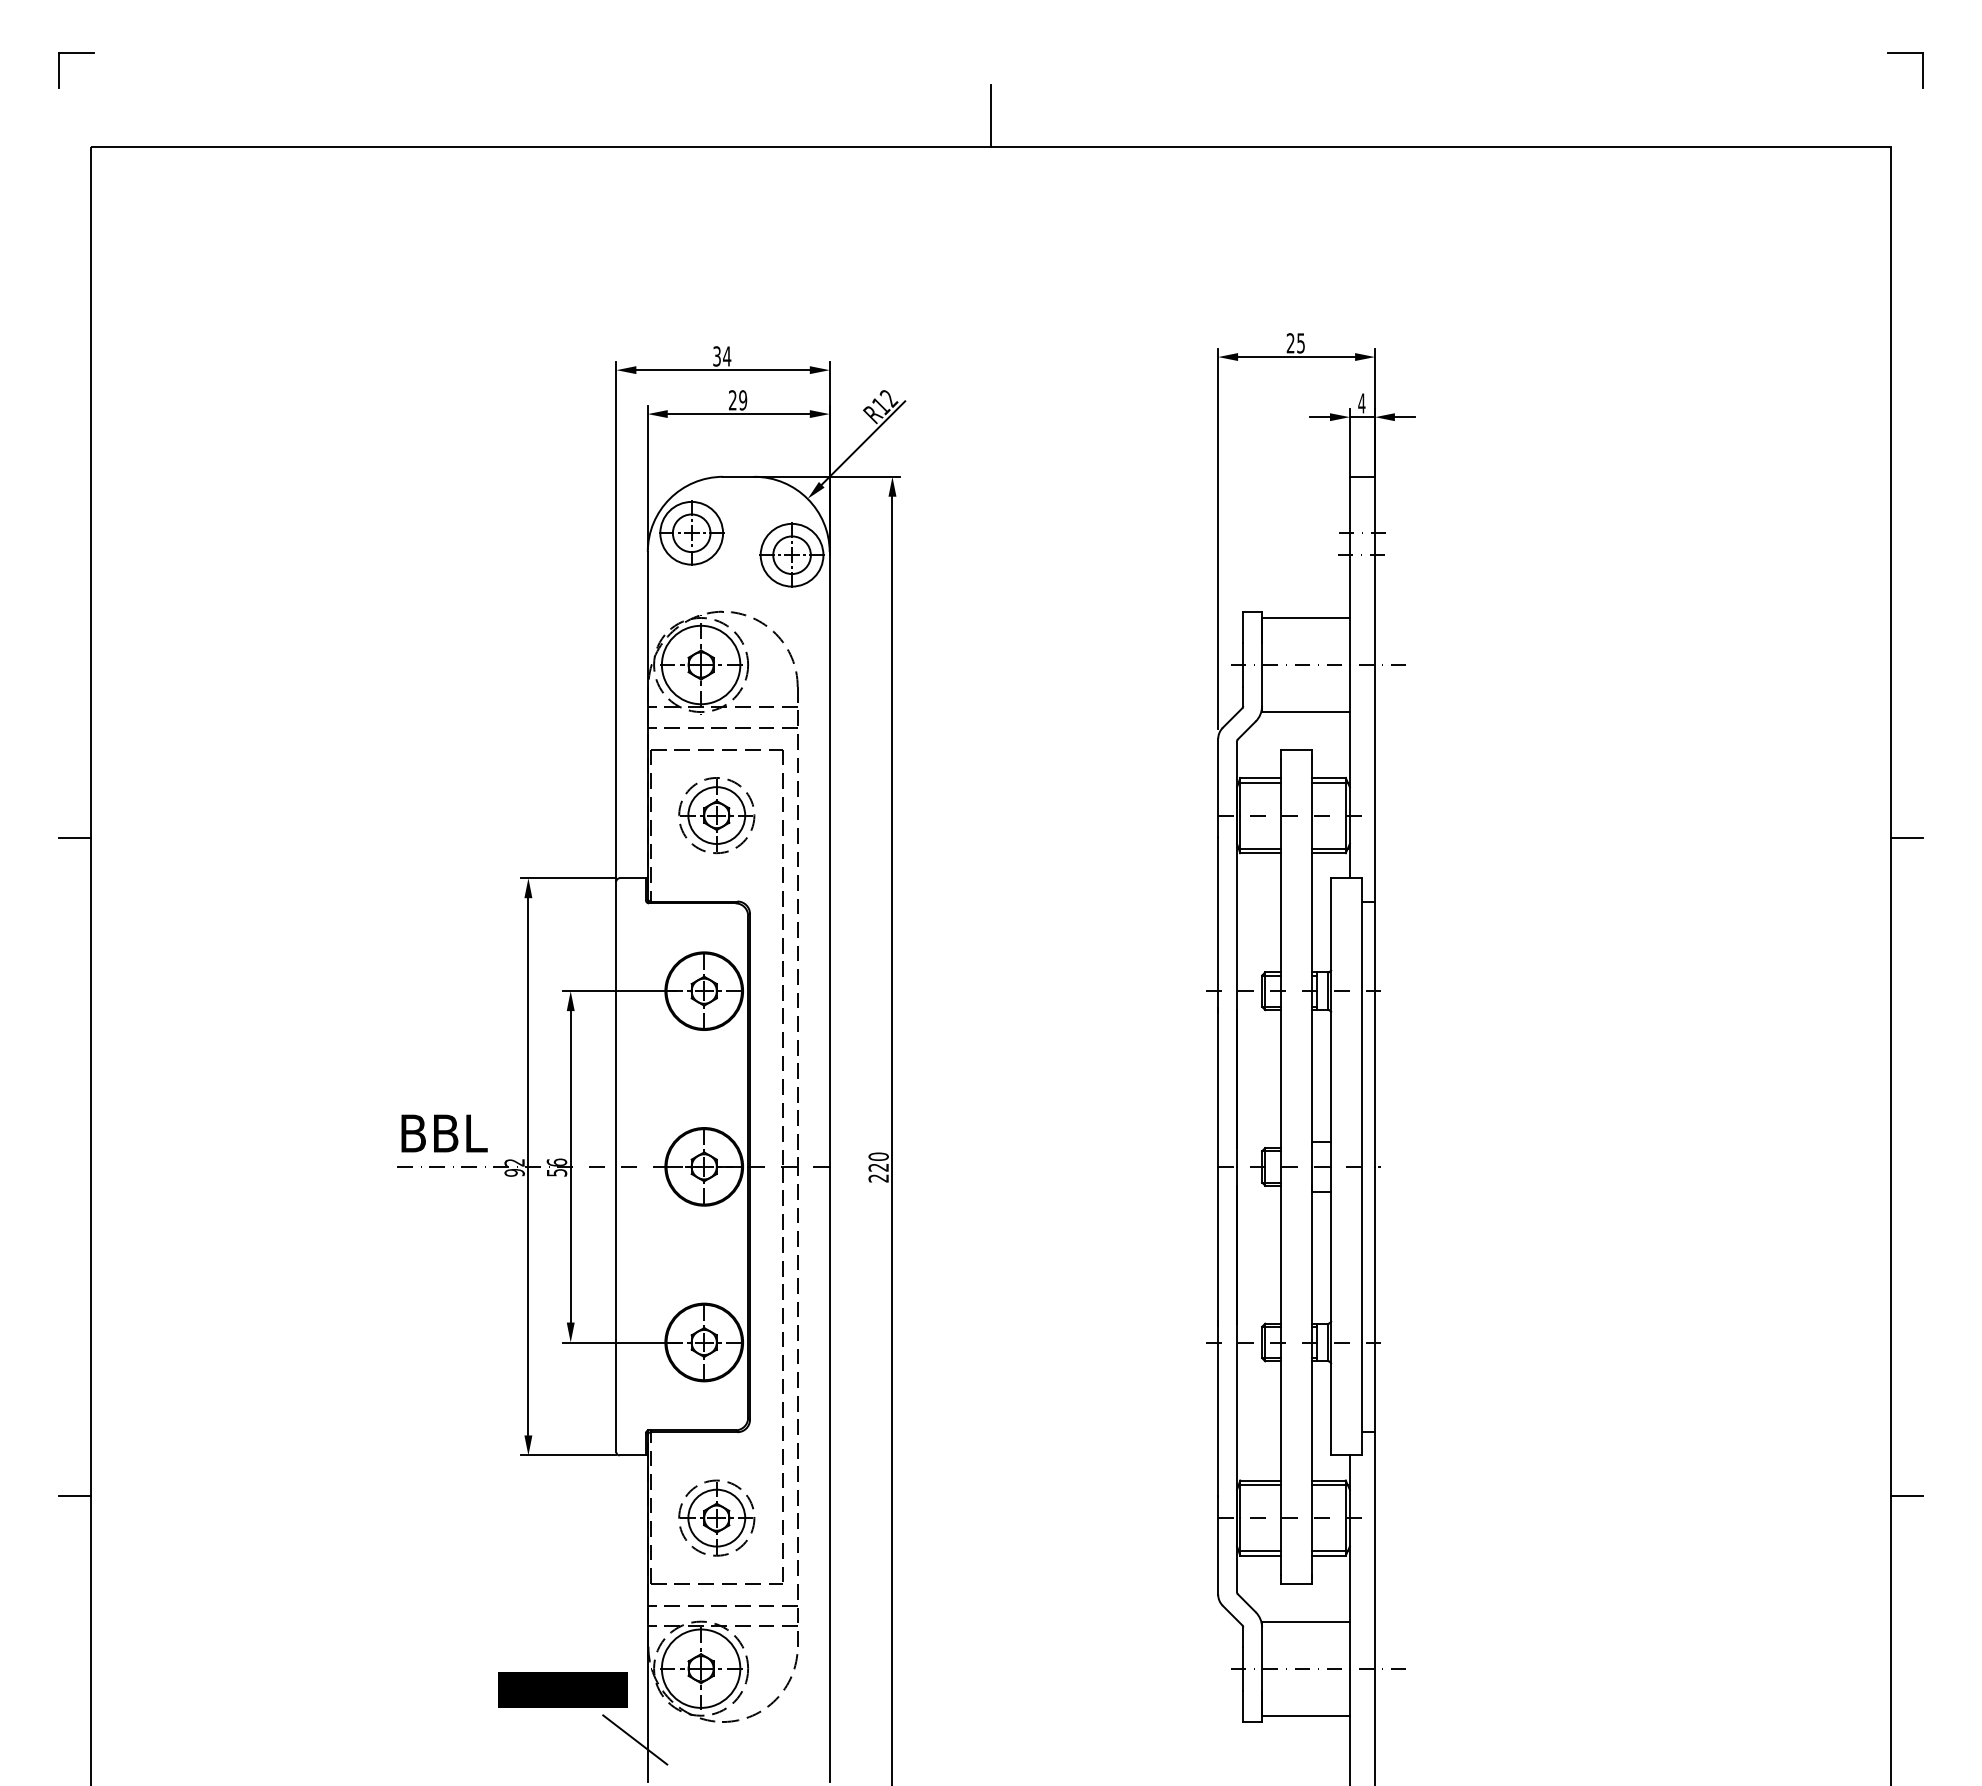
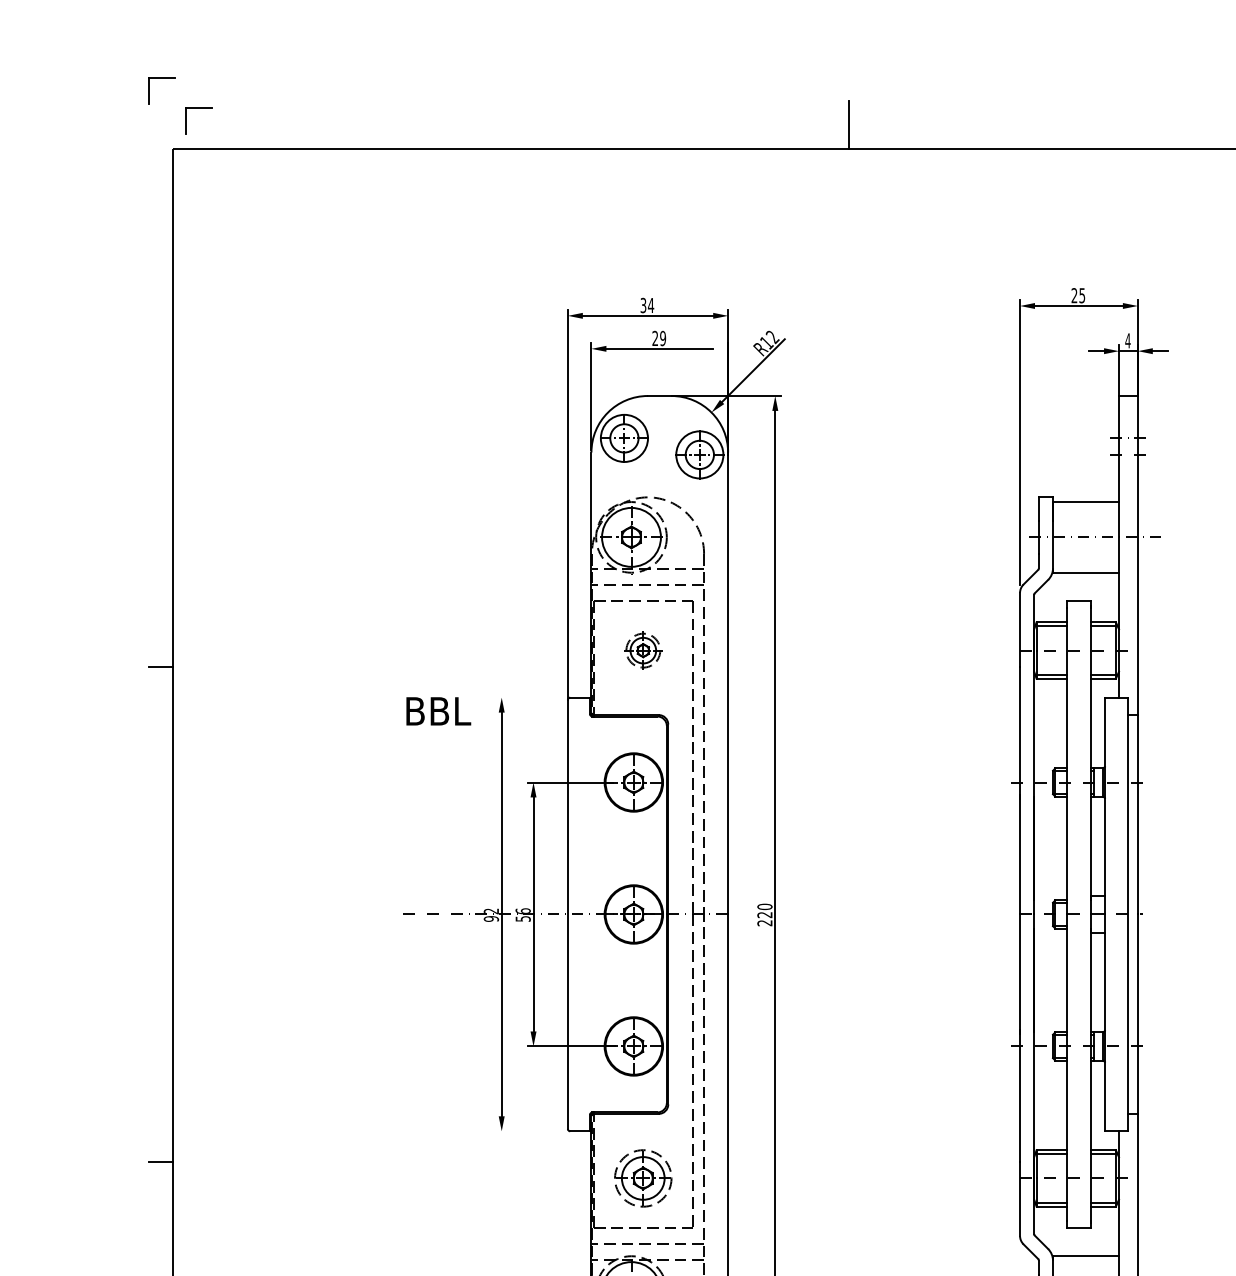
part: (125, 93) -> (198, 107), added
fill: (819, 414) -> (720, 349), removed
part: (716, 815) -> (643, 650), size x0.6
line: (568, 878) -> (531, 697), removed
text: (444, 1133) -> (438, 711), moved
line: (568, 1455) -> (531, 1131), removed

